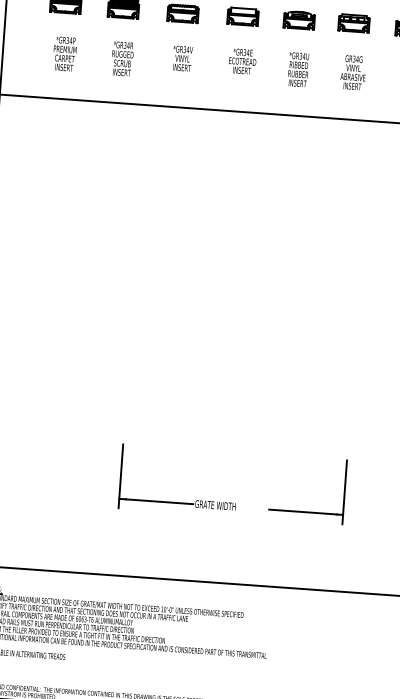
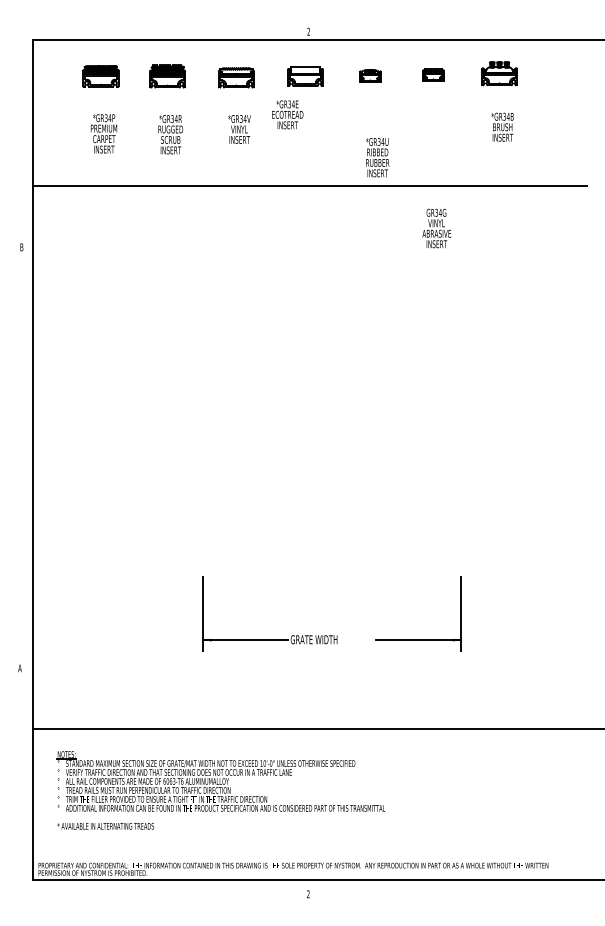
part: (299, 20) -> (370, 75), size x0.6
part: (354, 23) -> (433, 74), size x0.6
text: (242, 61) -> (287, 114), moved
text: (298, 69) -> (377, 157), moved
text: (353, 72) -> (436, 228), moved

